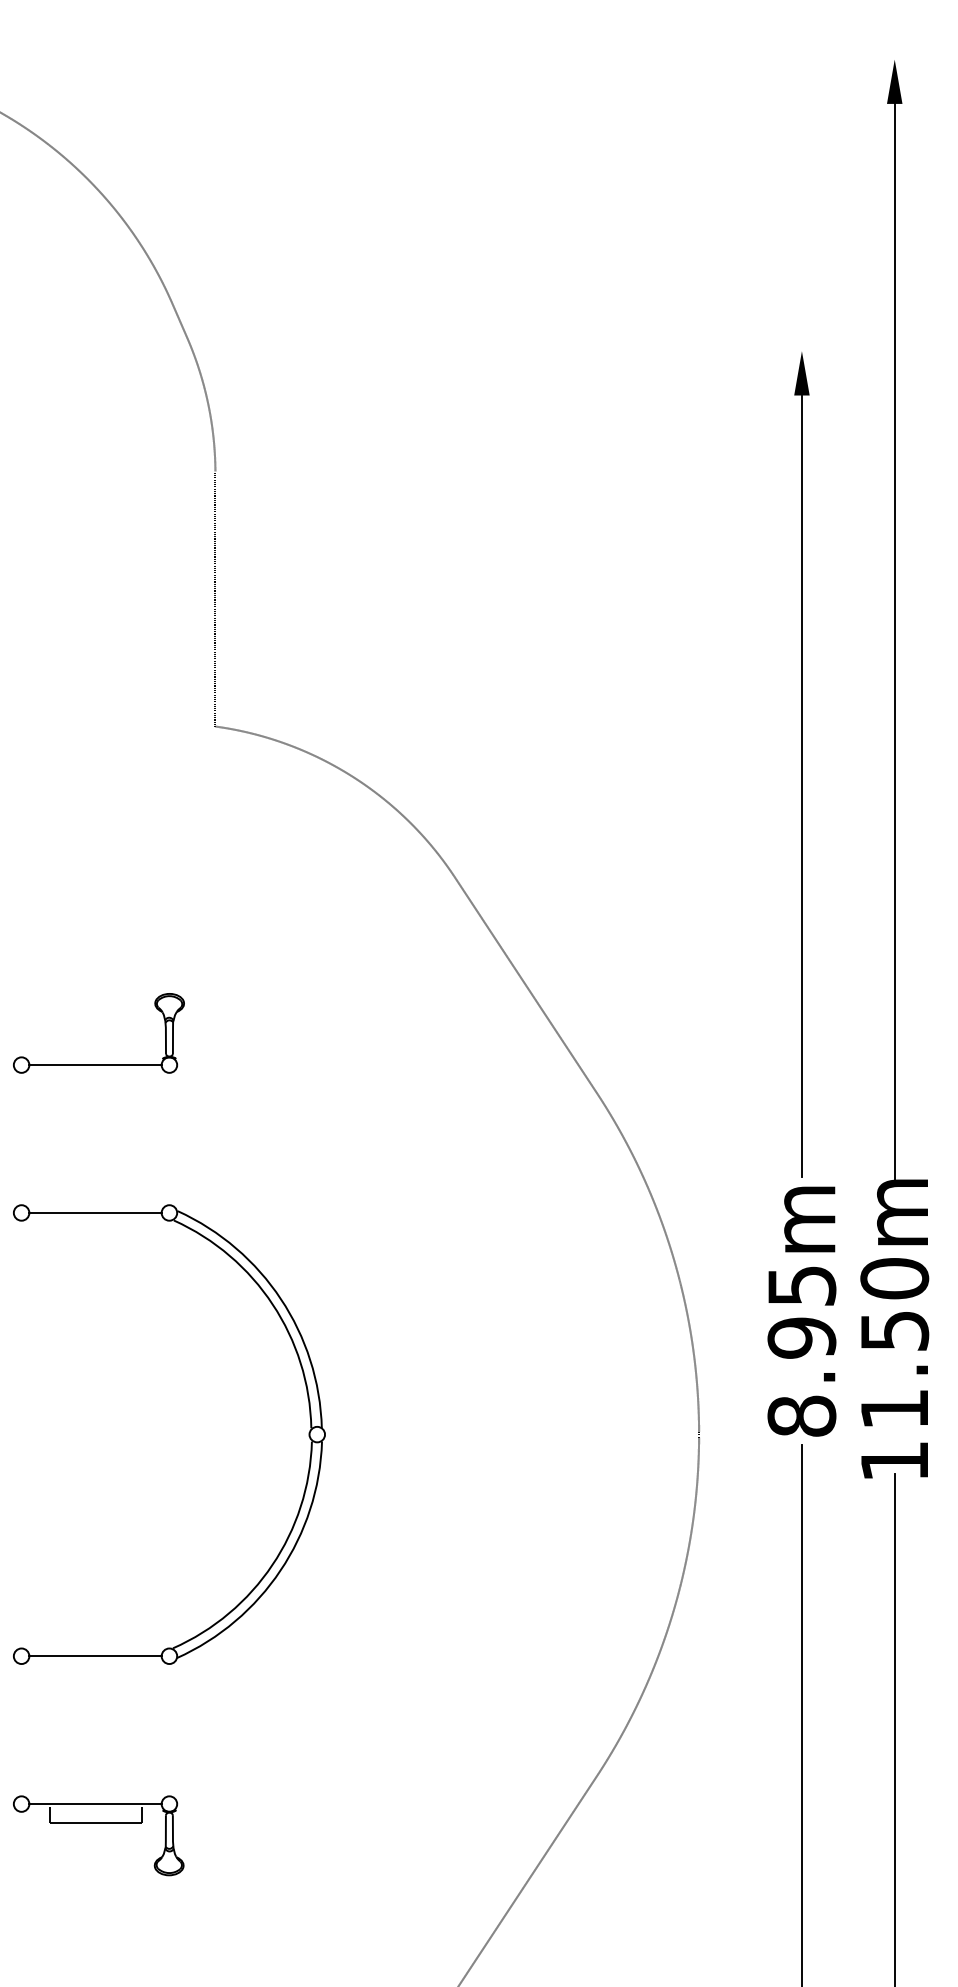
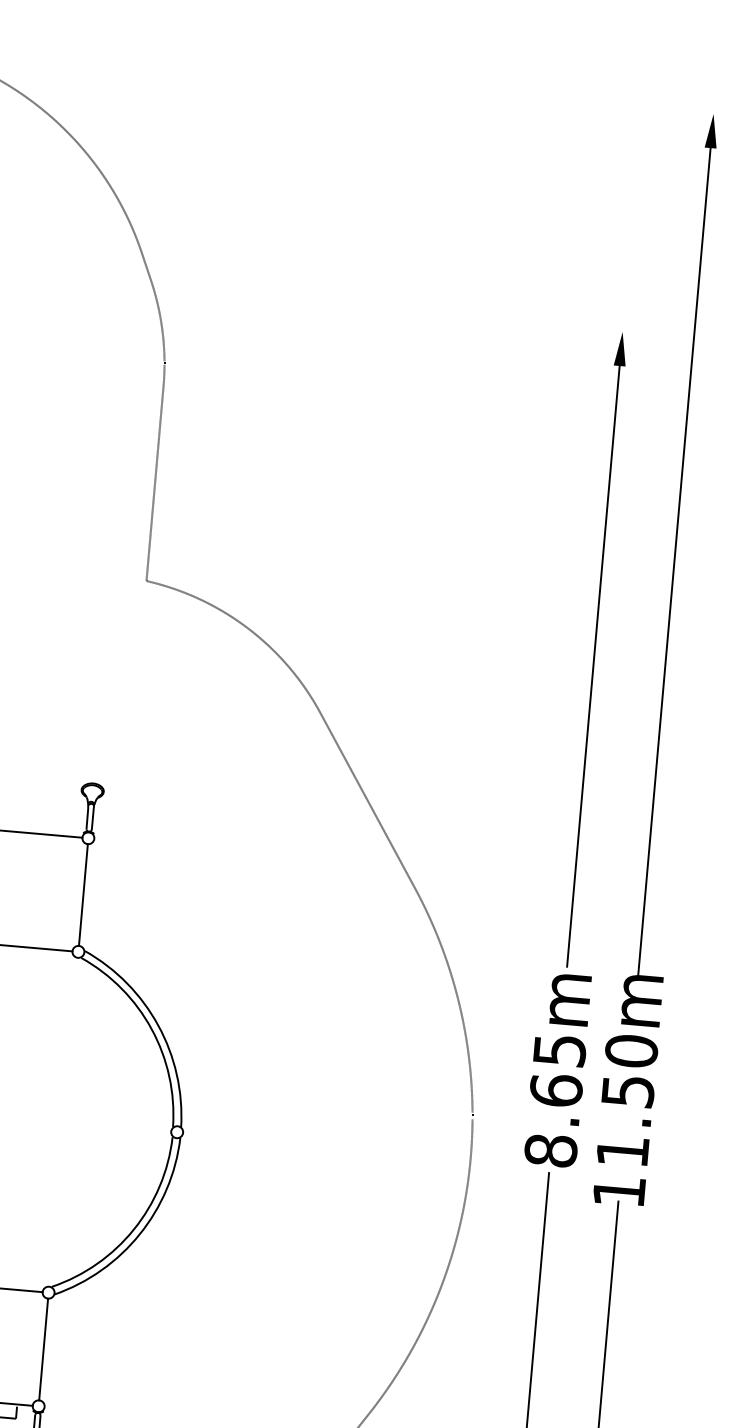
line: (169, 1138) -> (83, 894), added
text: (801, 1337) -> (555, 1090), 8.95m -> 8.65m
line: (169, 1730) -> (43, 1349), added

